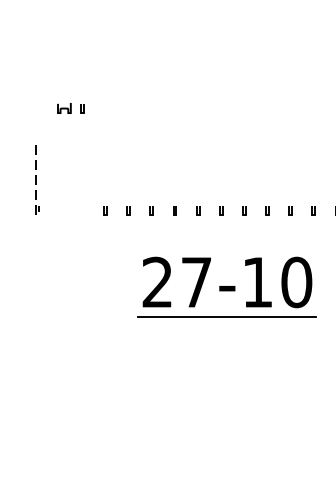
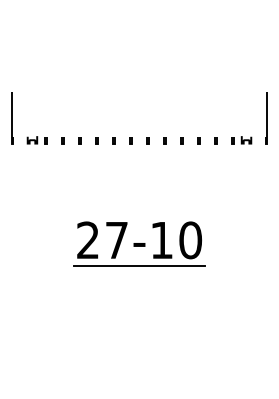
part: (69, 108) -> (36, 140), moved
line: (35, 187) -> (11, 123), dashed -> solid
part: (227, 286) -> (139, 243), moved

